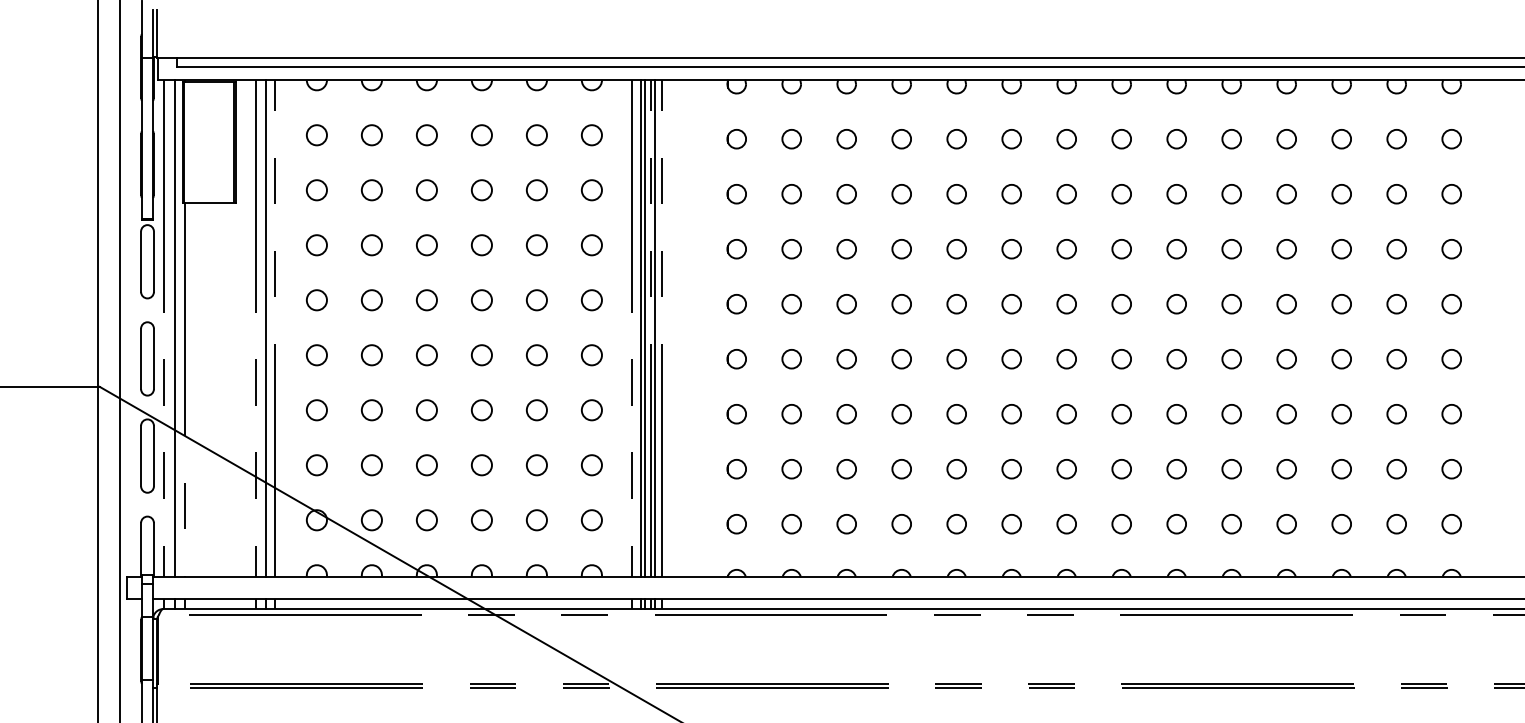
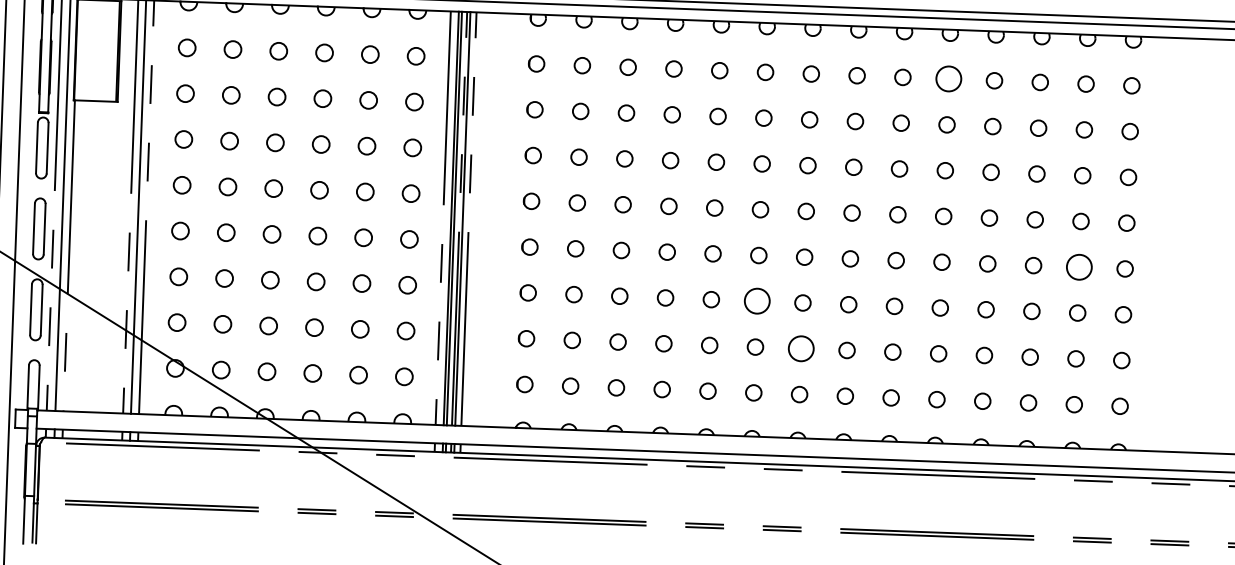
circle: (1231, 139) -> (948, 79), size x1.6
circle: (1396, 358) -> (1079, 266), size x1.6
circle: (1011, 414) -> (756, 301), size x1.6
circle: (1066, 468) -> (801, 348), size x1.6

